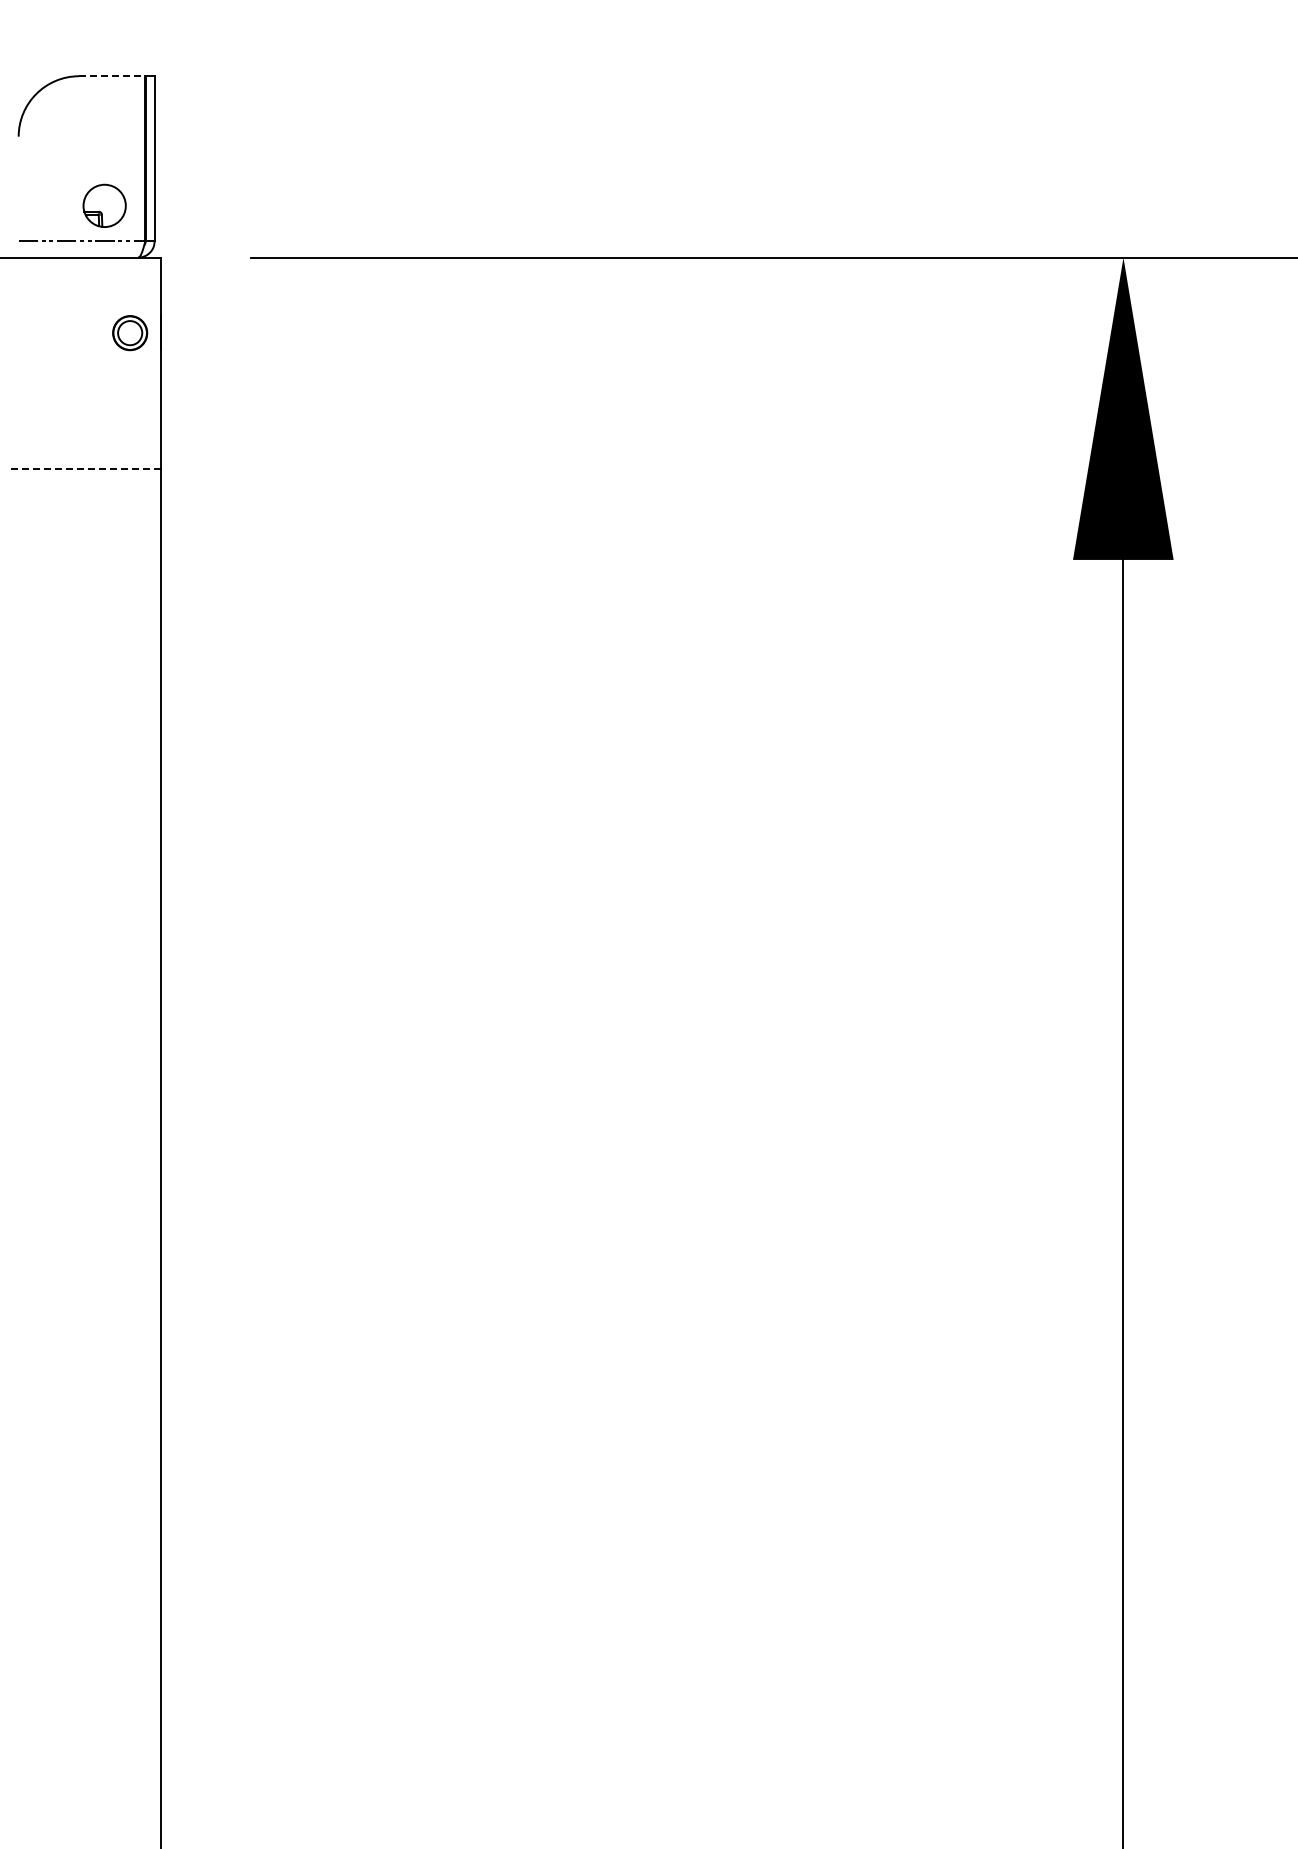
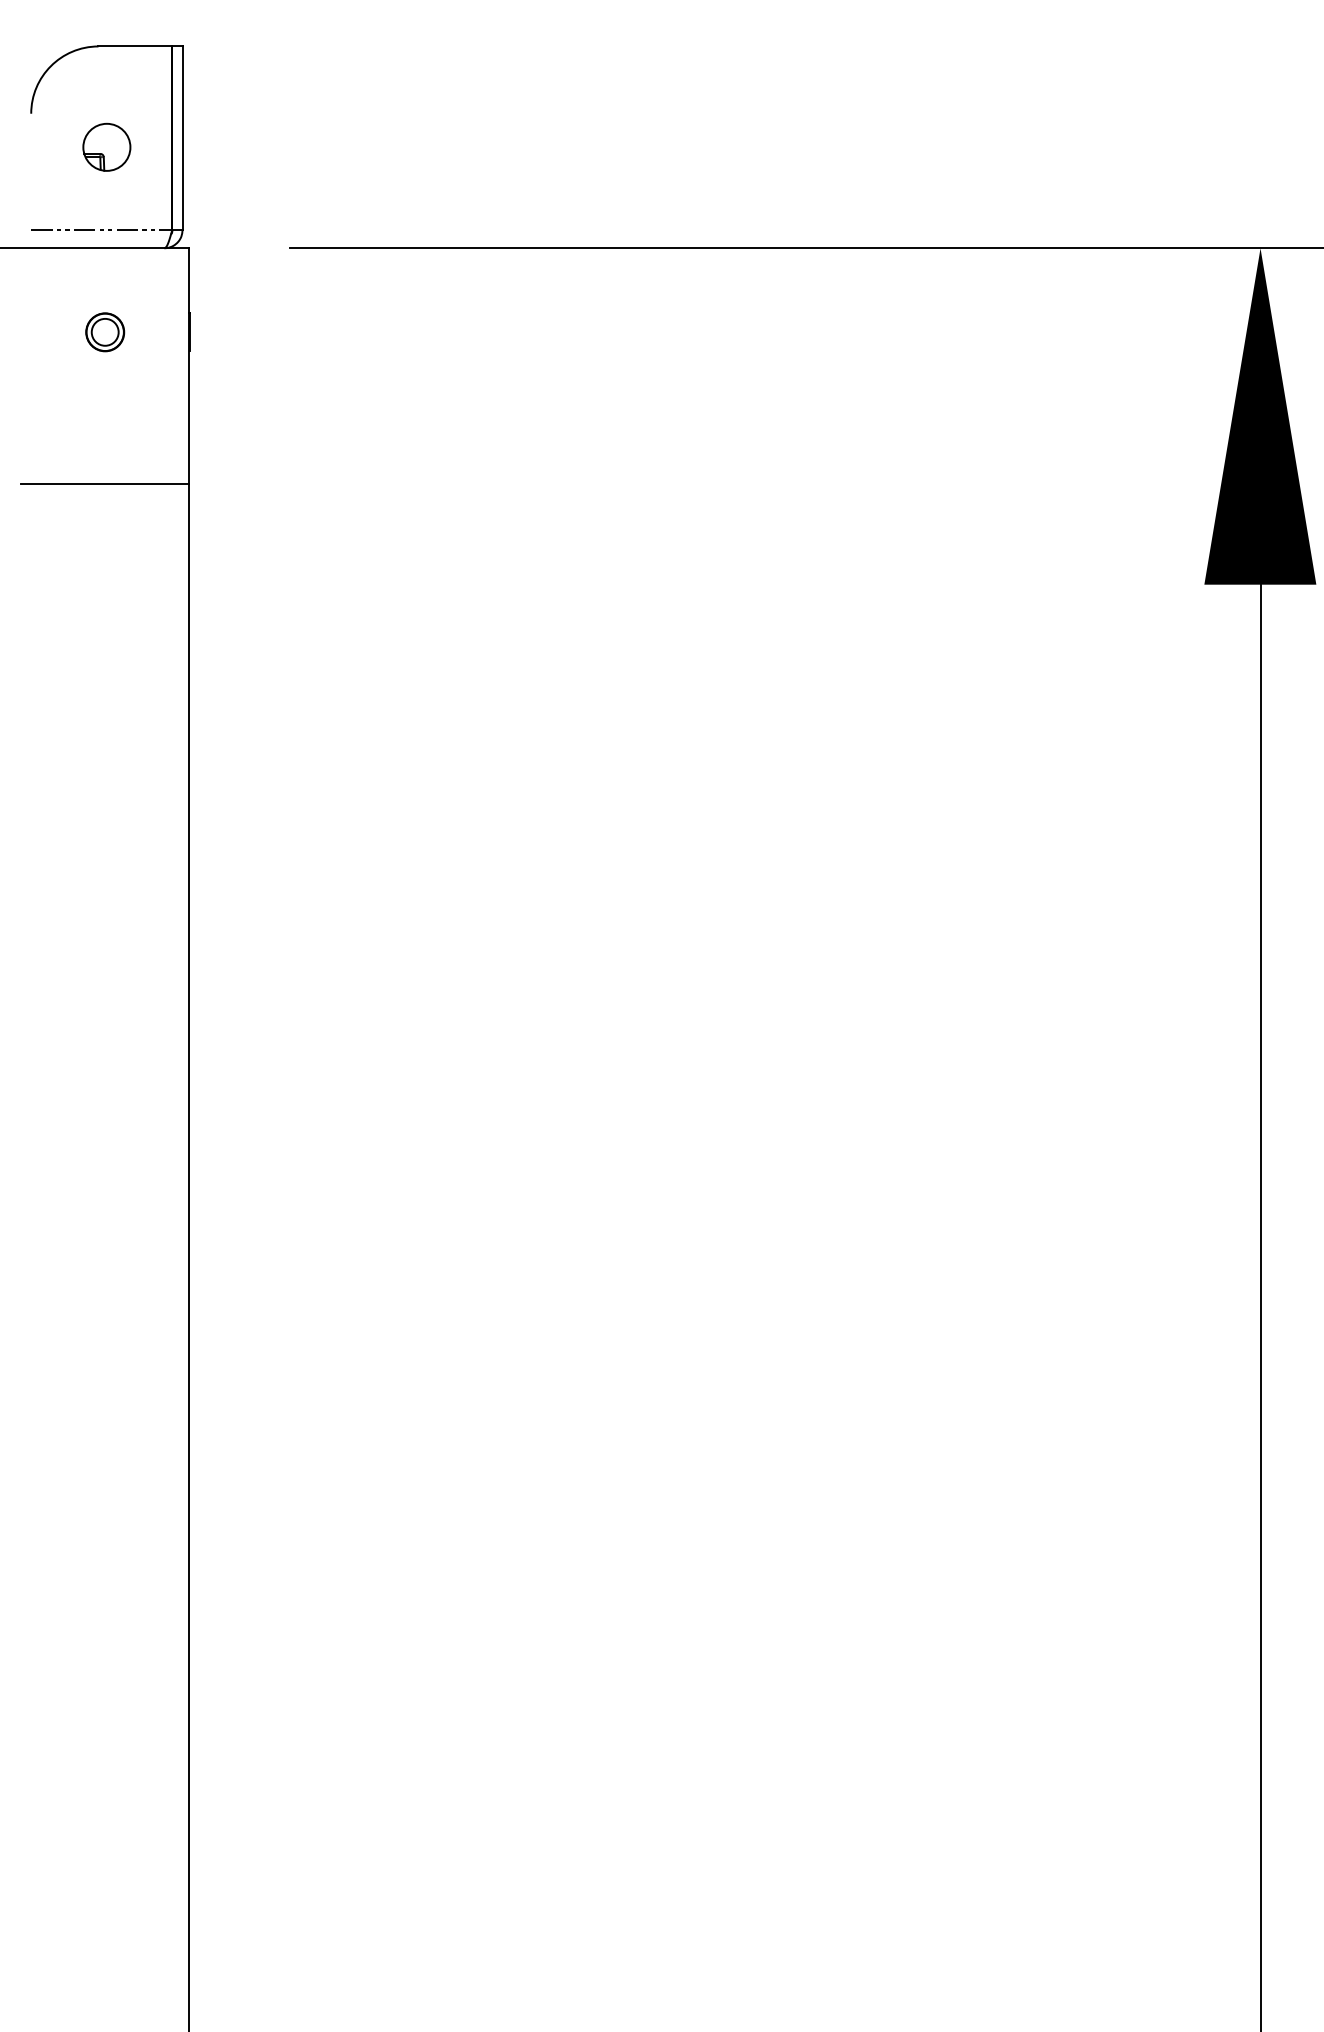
line: (112, 76) -> (135, 46), dashed -> solid
part: (104, 205) -> (106, 146), moved
part: (130, 333) -> (105, 332), moved
line: (85, 469) -> (105, 484), dashed -> solid

